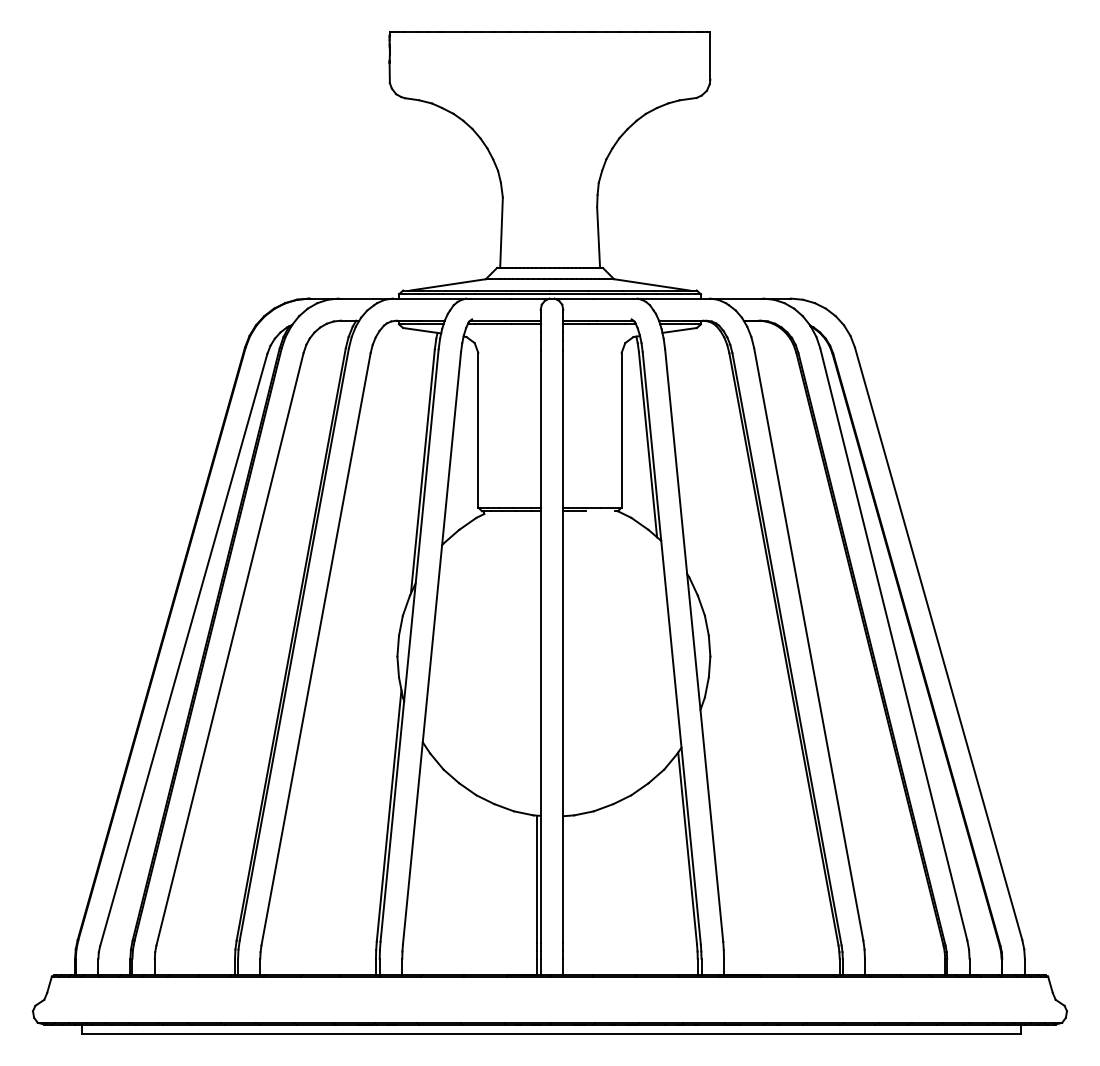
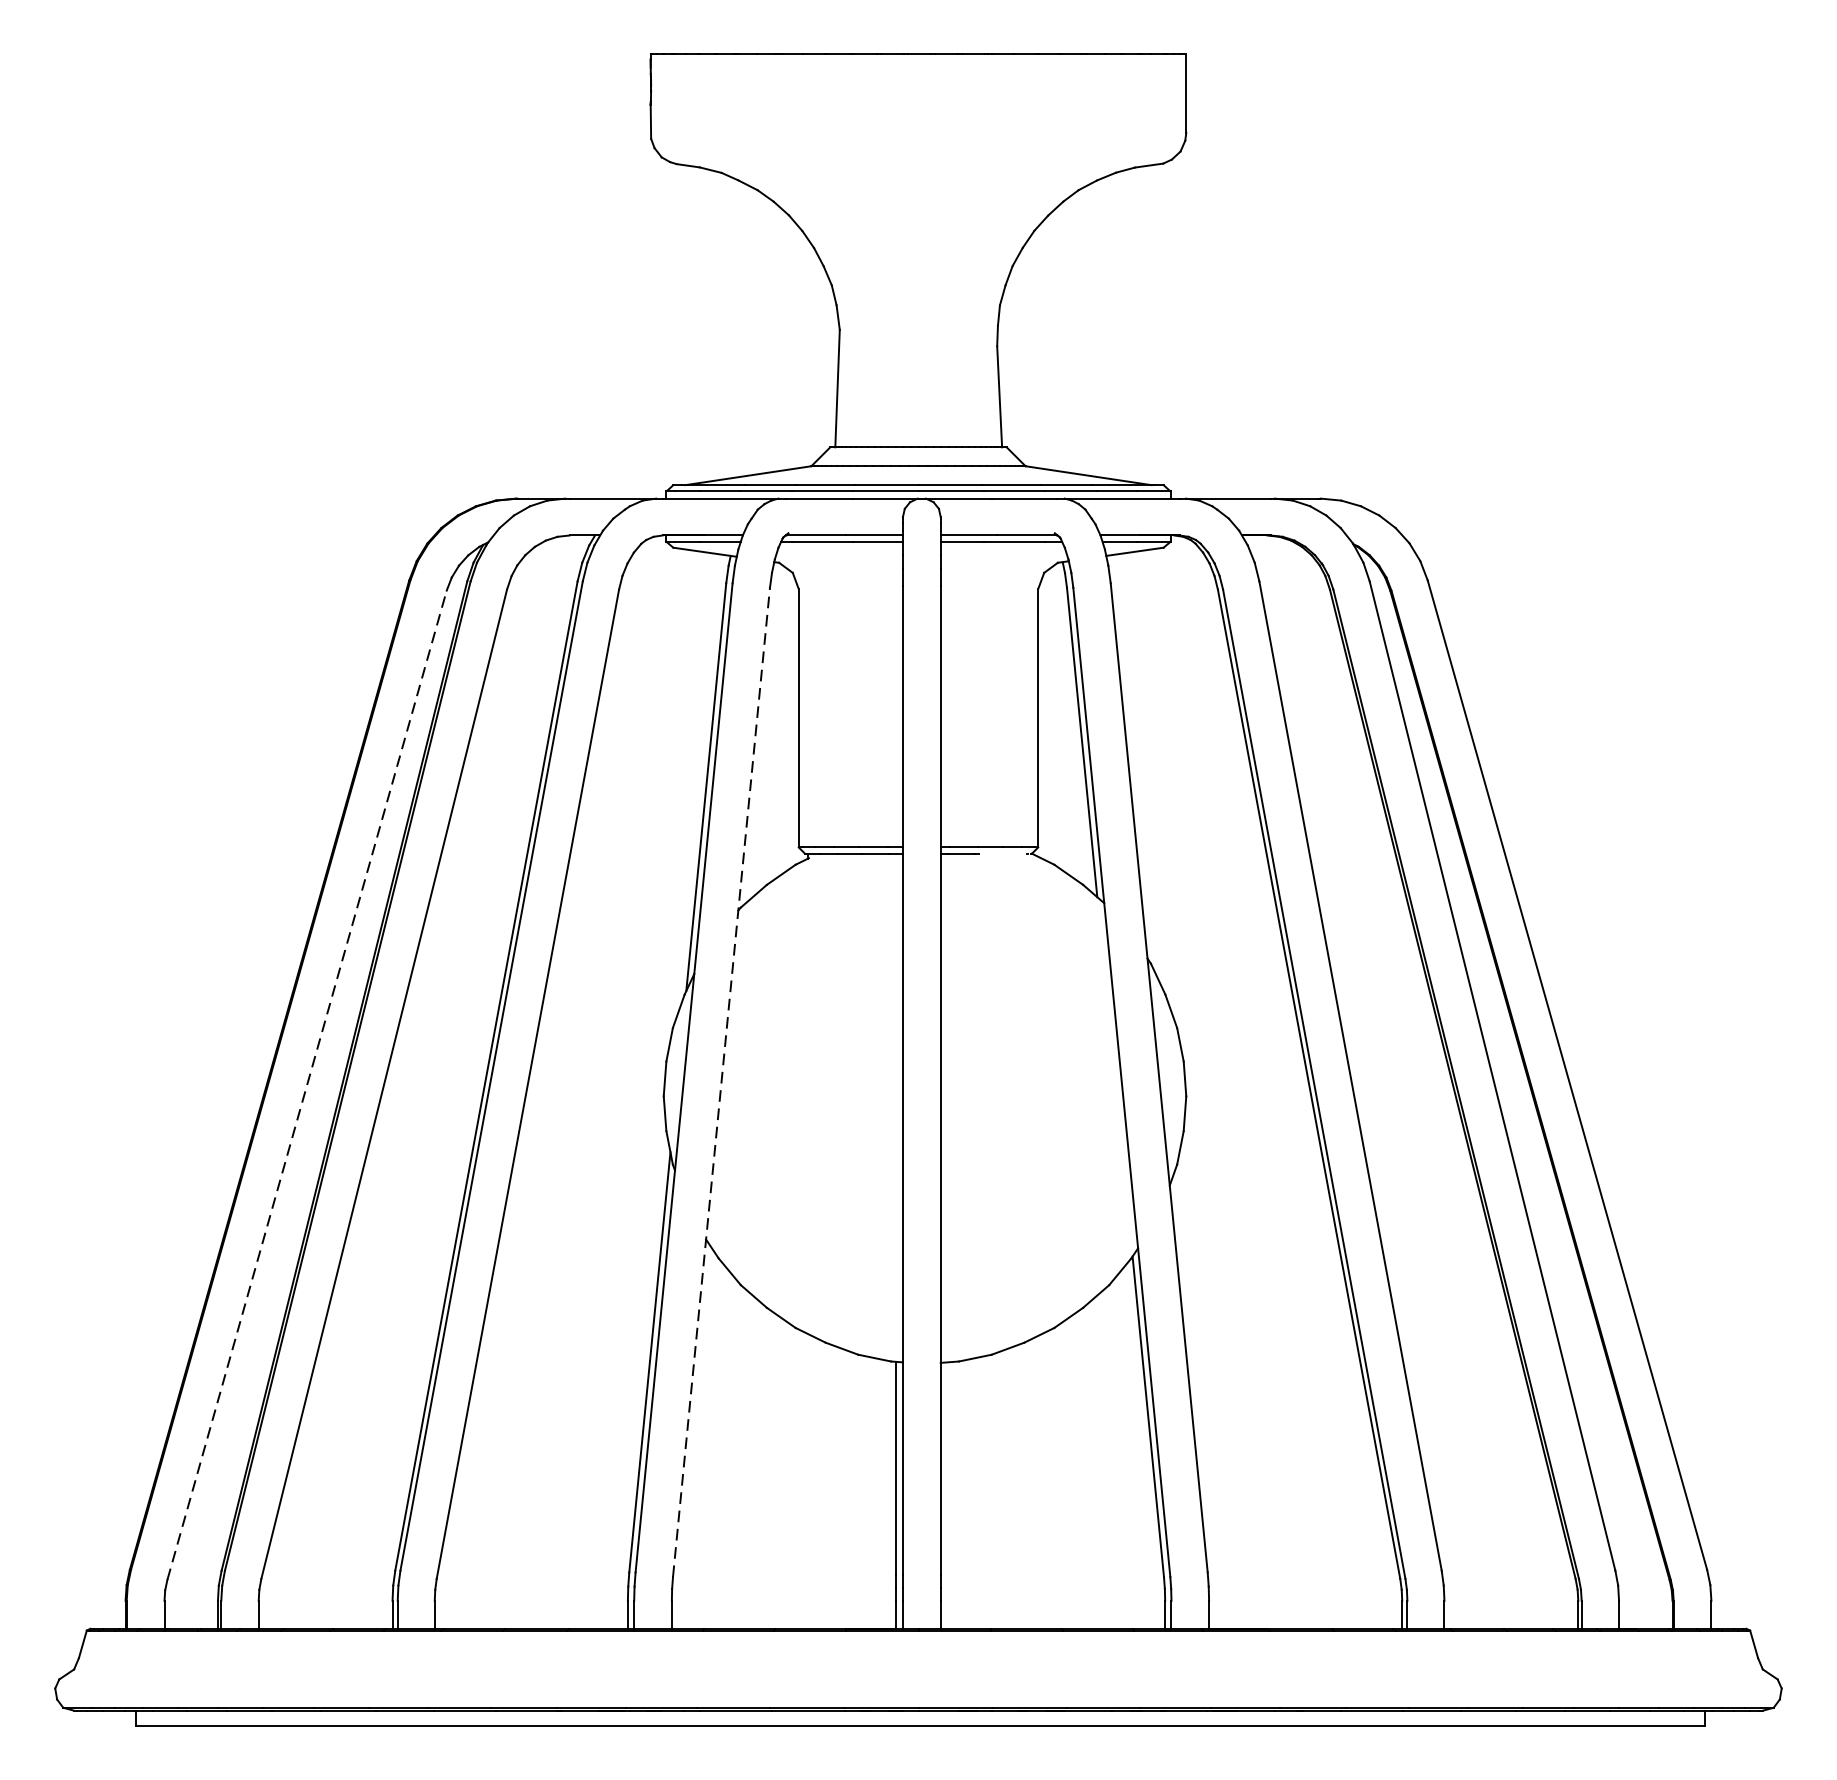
line: (432, 648) -> (722, 1082), solid -> dashed
line: (183, 649) -> (306, 1084), solid -> dashed

